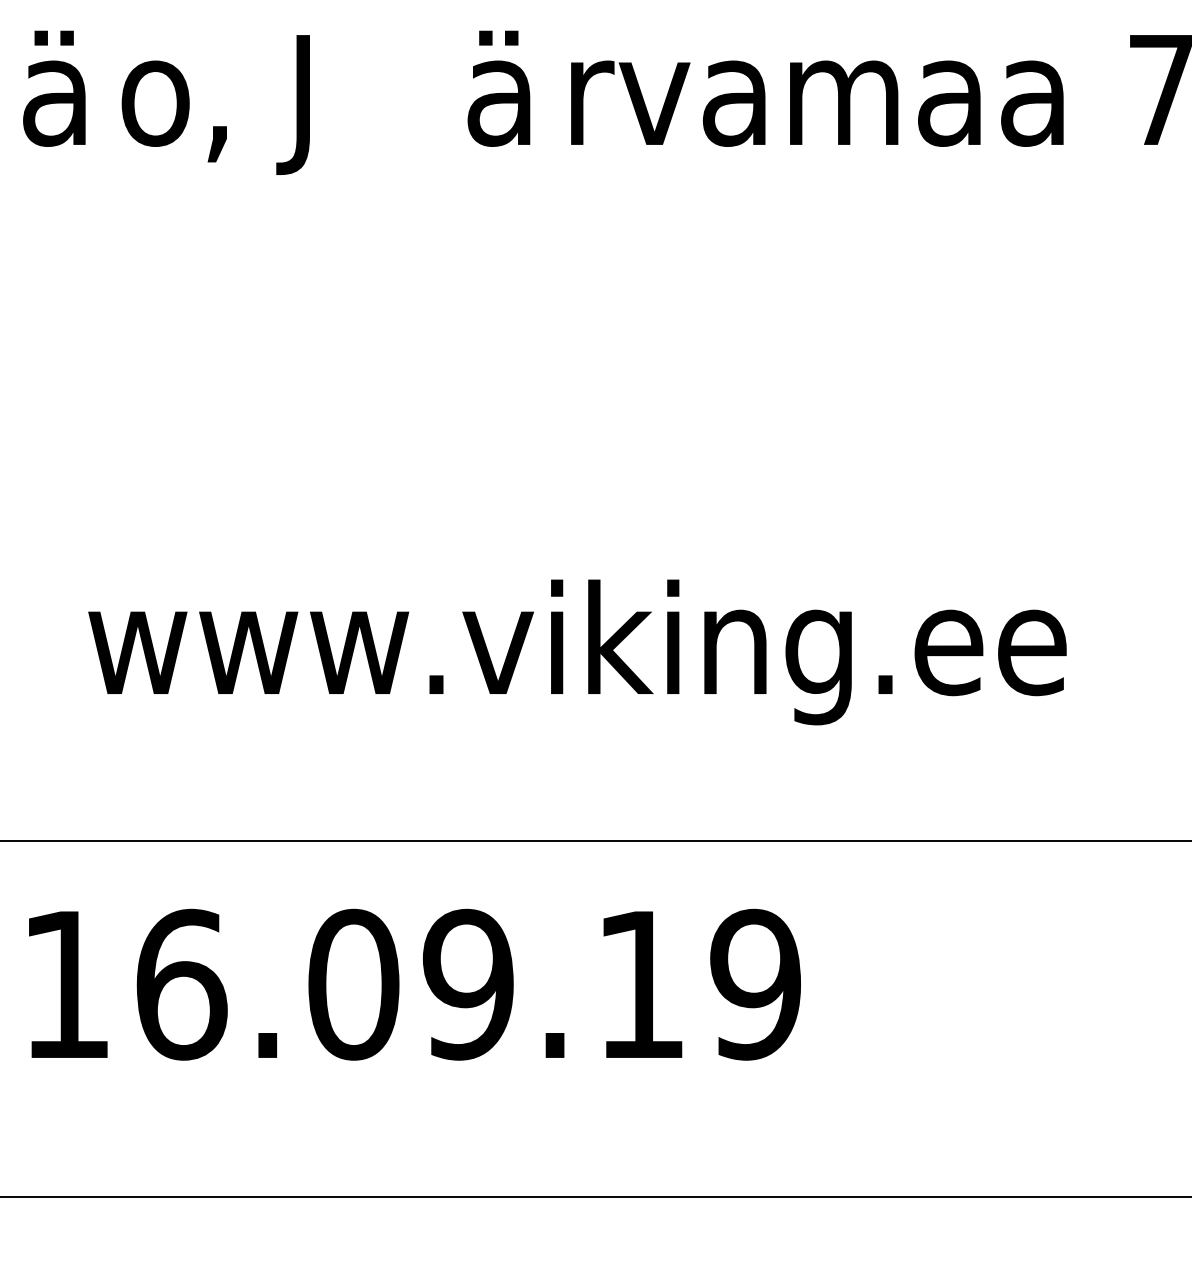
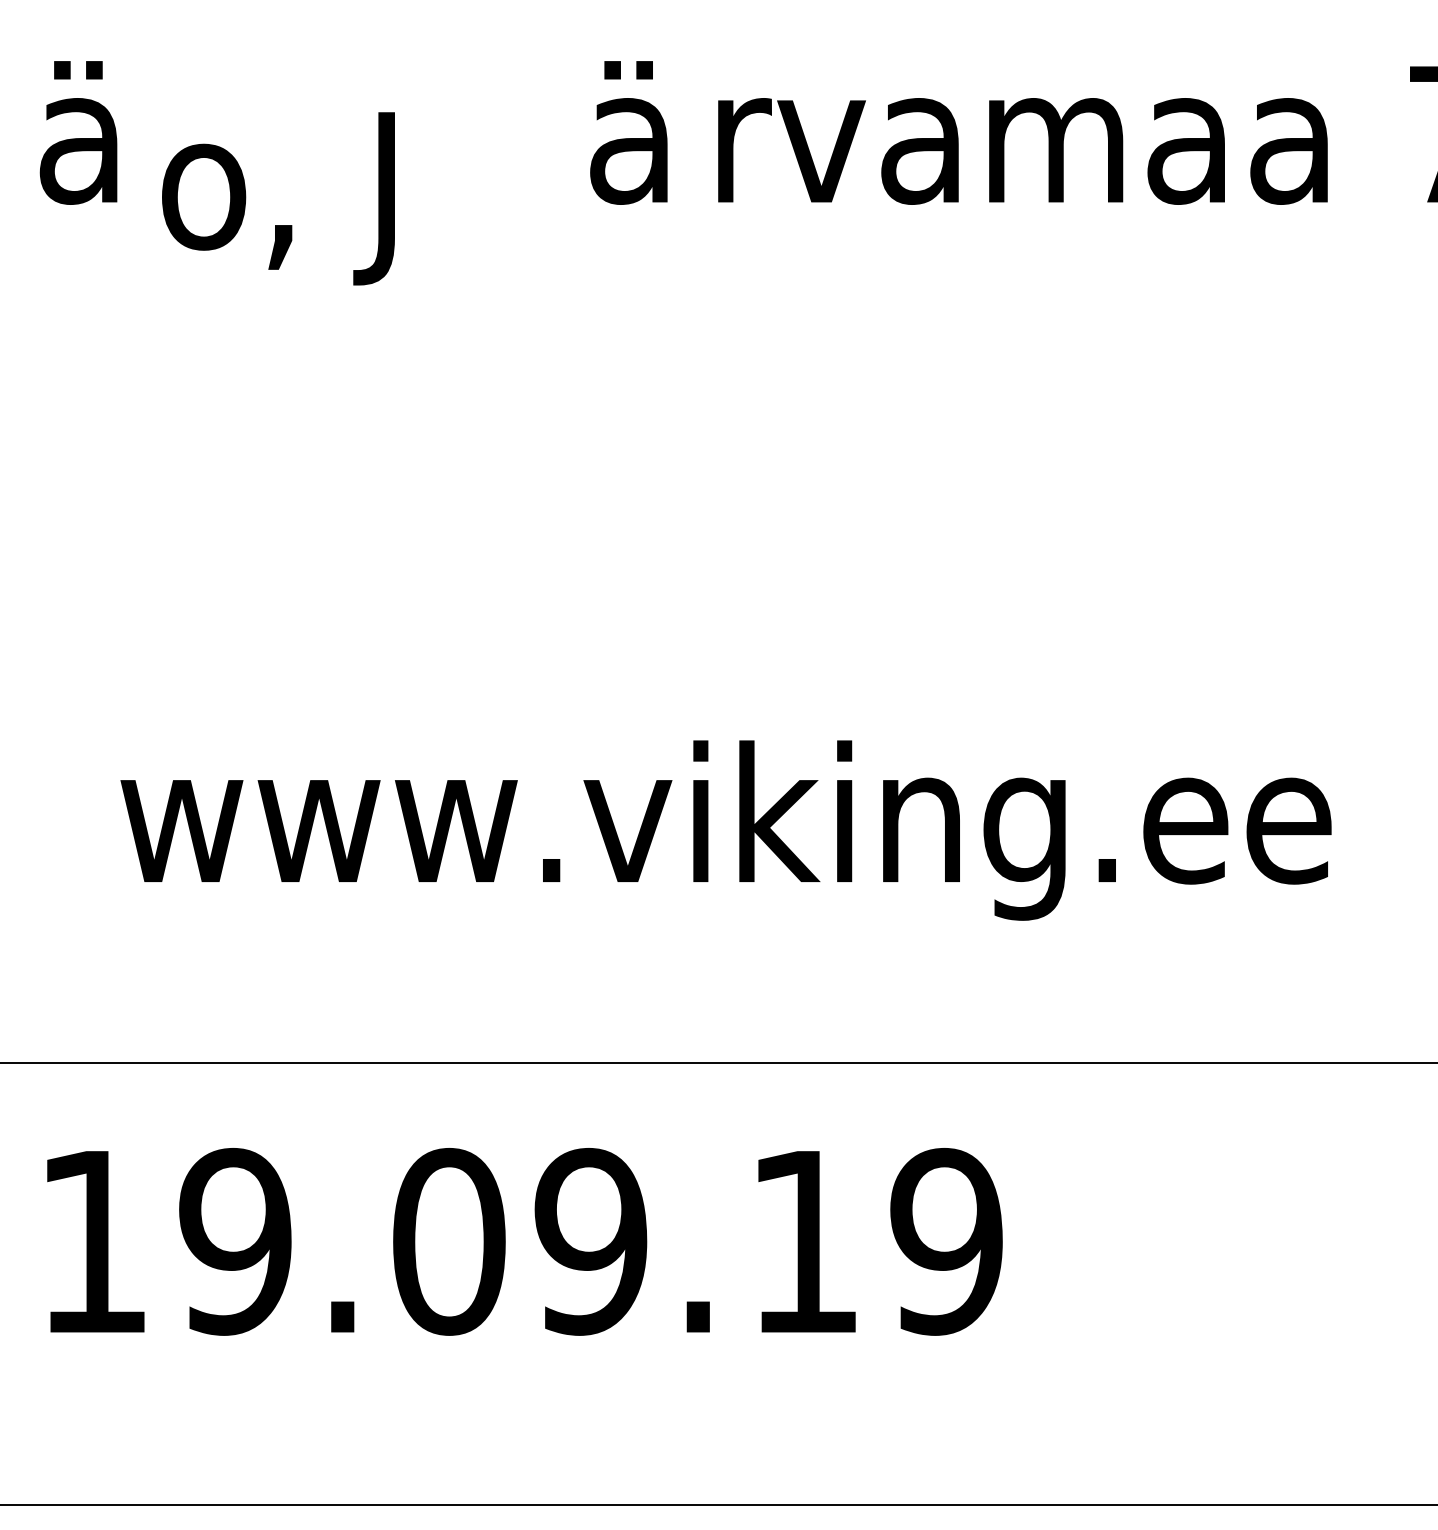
text: (215, 104) -> (278, 198), moved
text: (181, 984) -> (235, 1241), 16.09.19 -> 19.09.19

